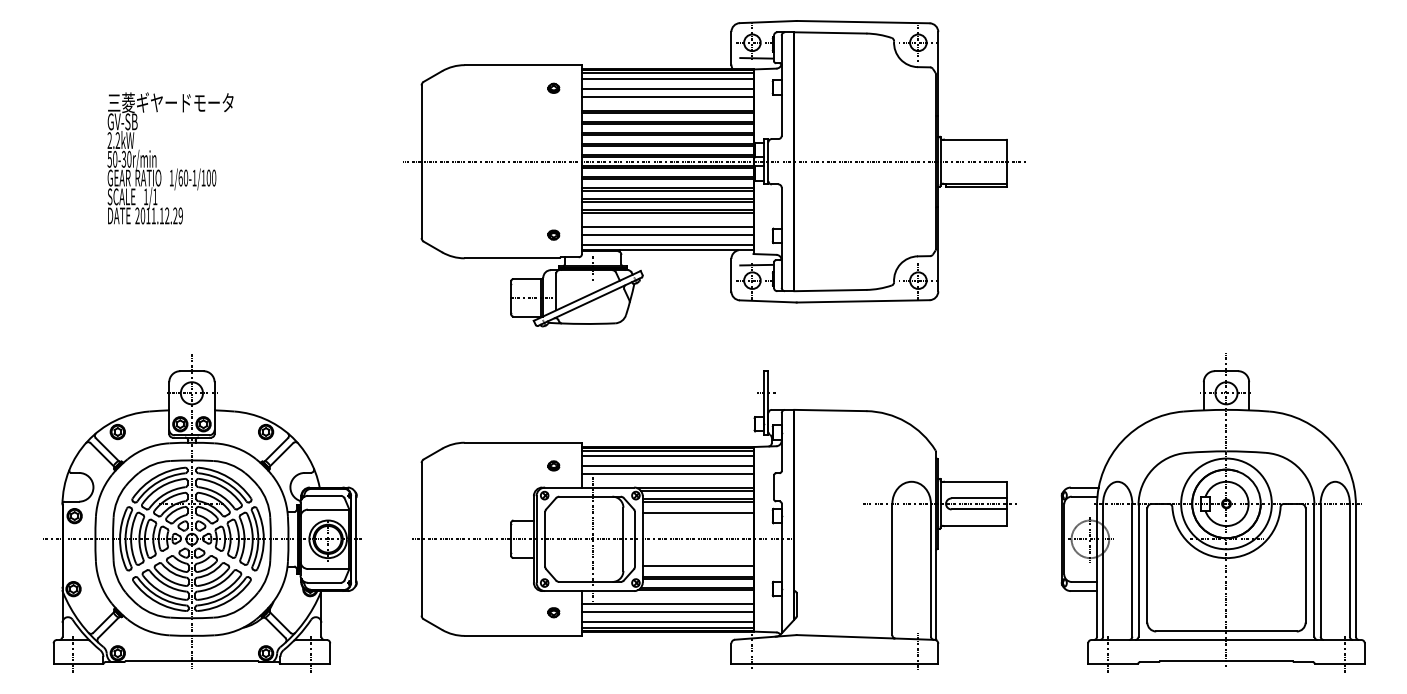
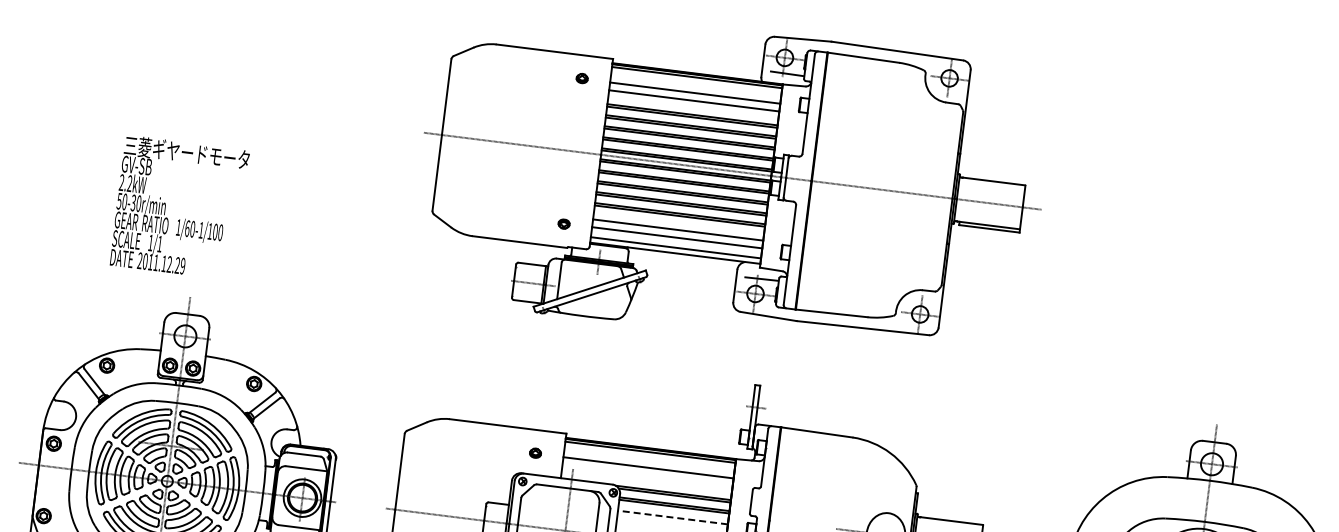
line: (667, 78) -> (696, 82), removed
text: (170, 158) -> (179, 207), moved
line: (667, 456) -> (649, 457), removed
line: (667, 474) -> (647, 475), removed
line: (697, 512) -> (672, 517), solid -> dashed

